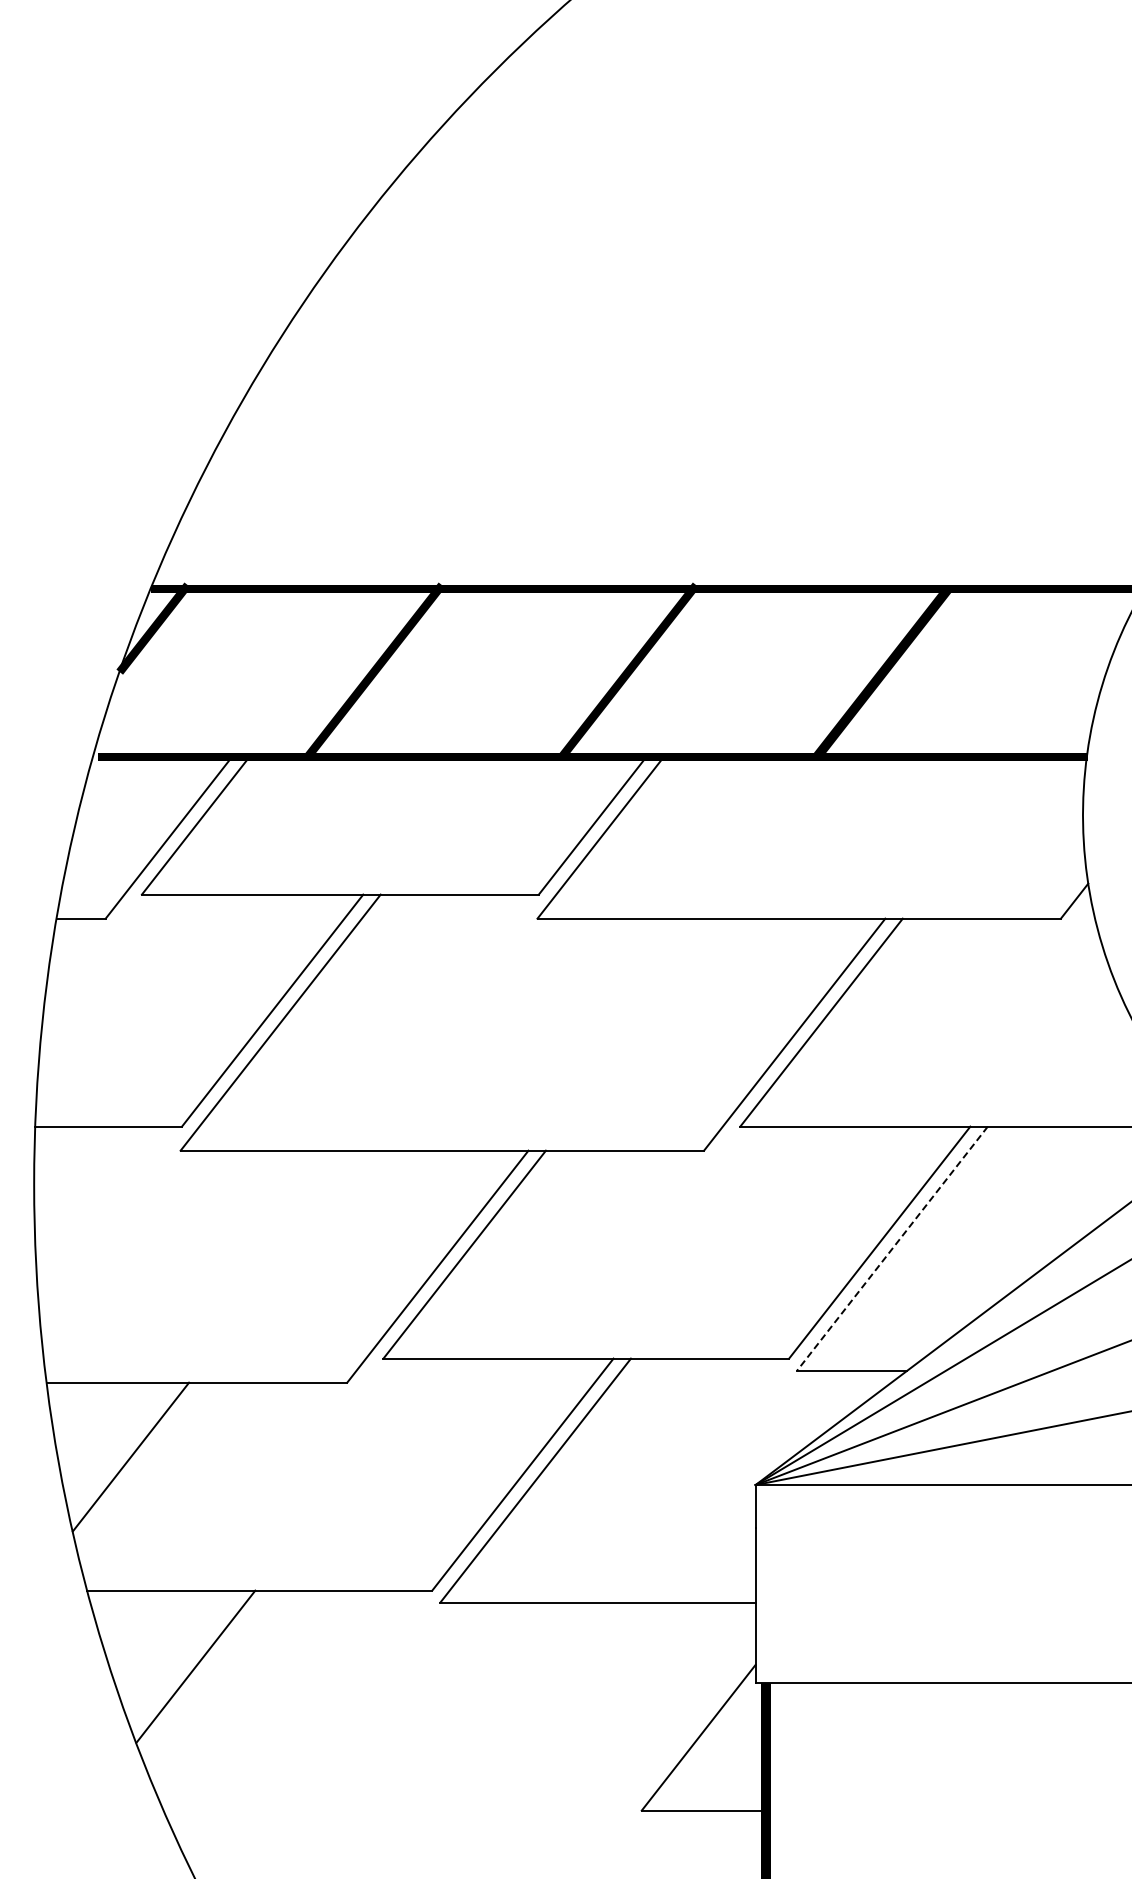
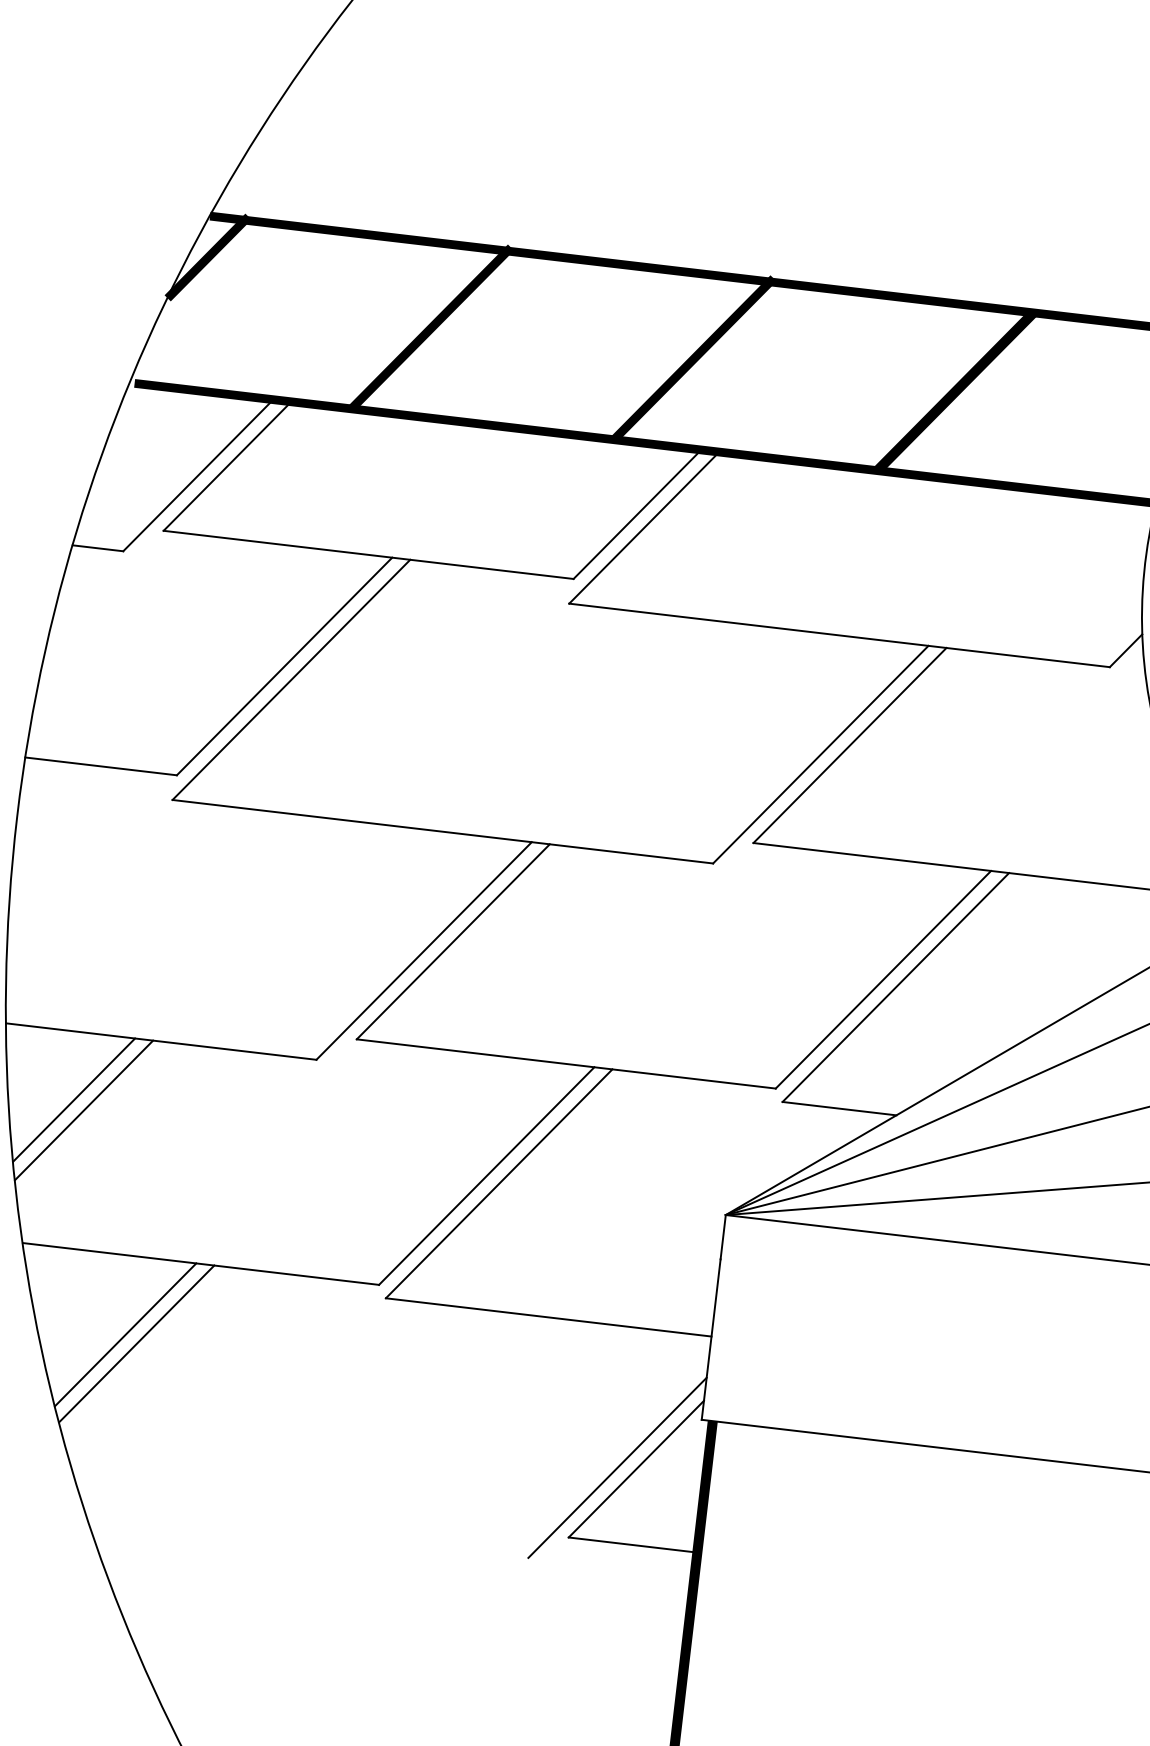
line: (892, 1248) -> (895, 987), dashed -> solid
line: (120, 1448) -> (74, 1100), added
line: (207, 1673) -> (136, 1343), added
line: (680, 1738) -> (617, 1467), added

